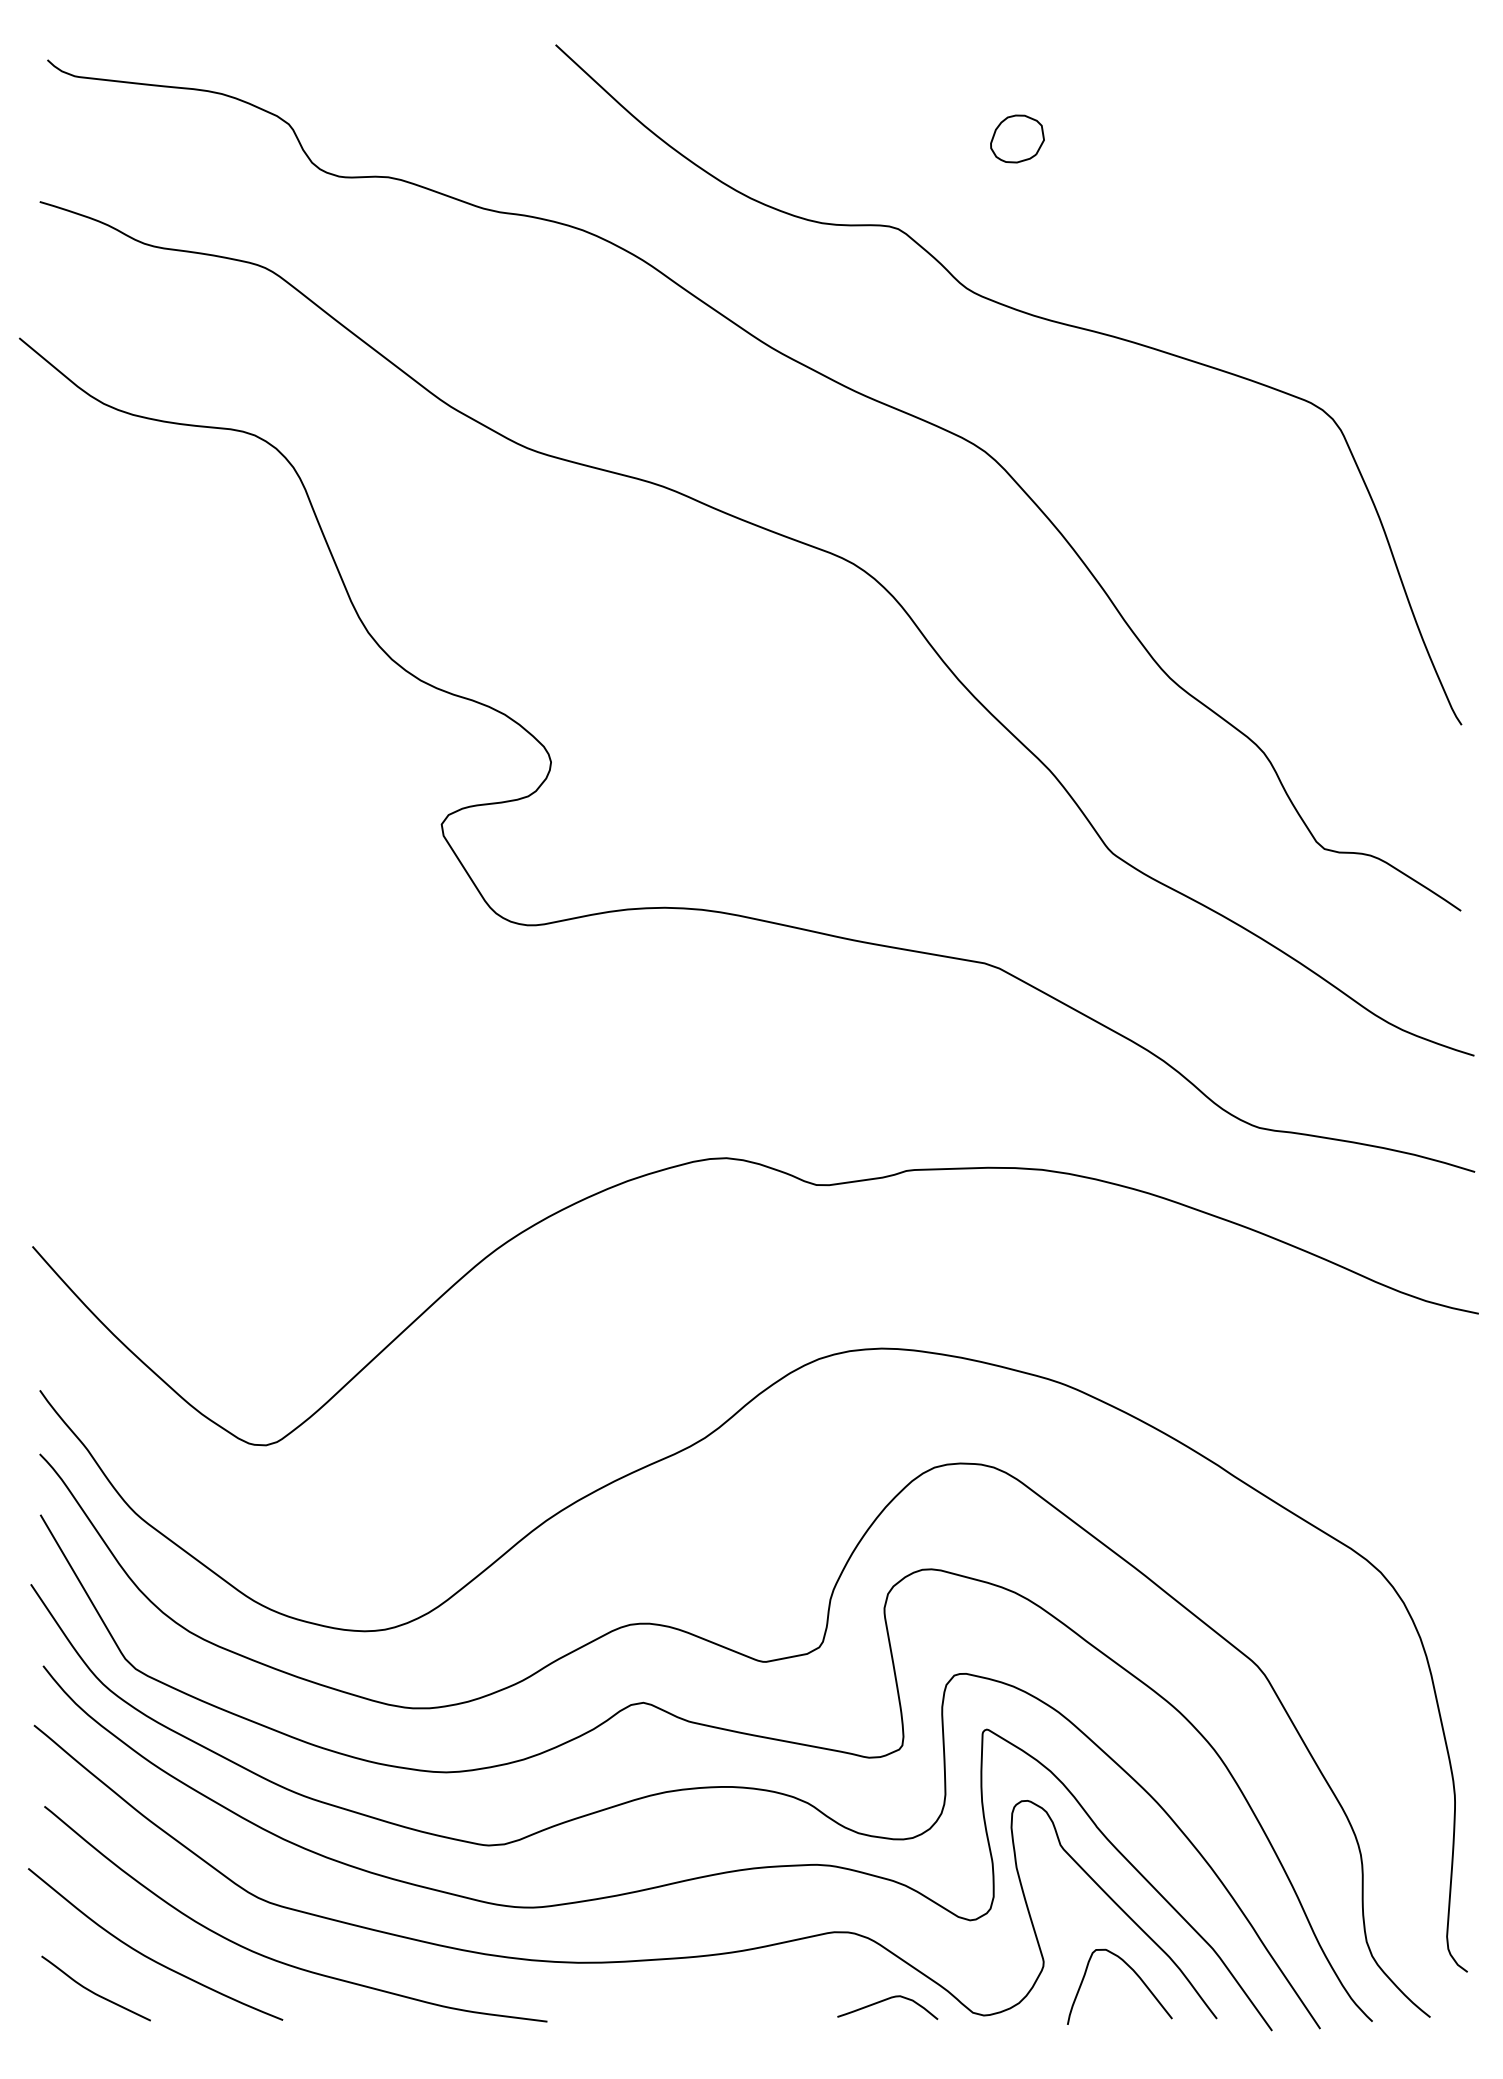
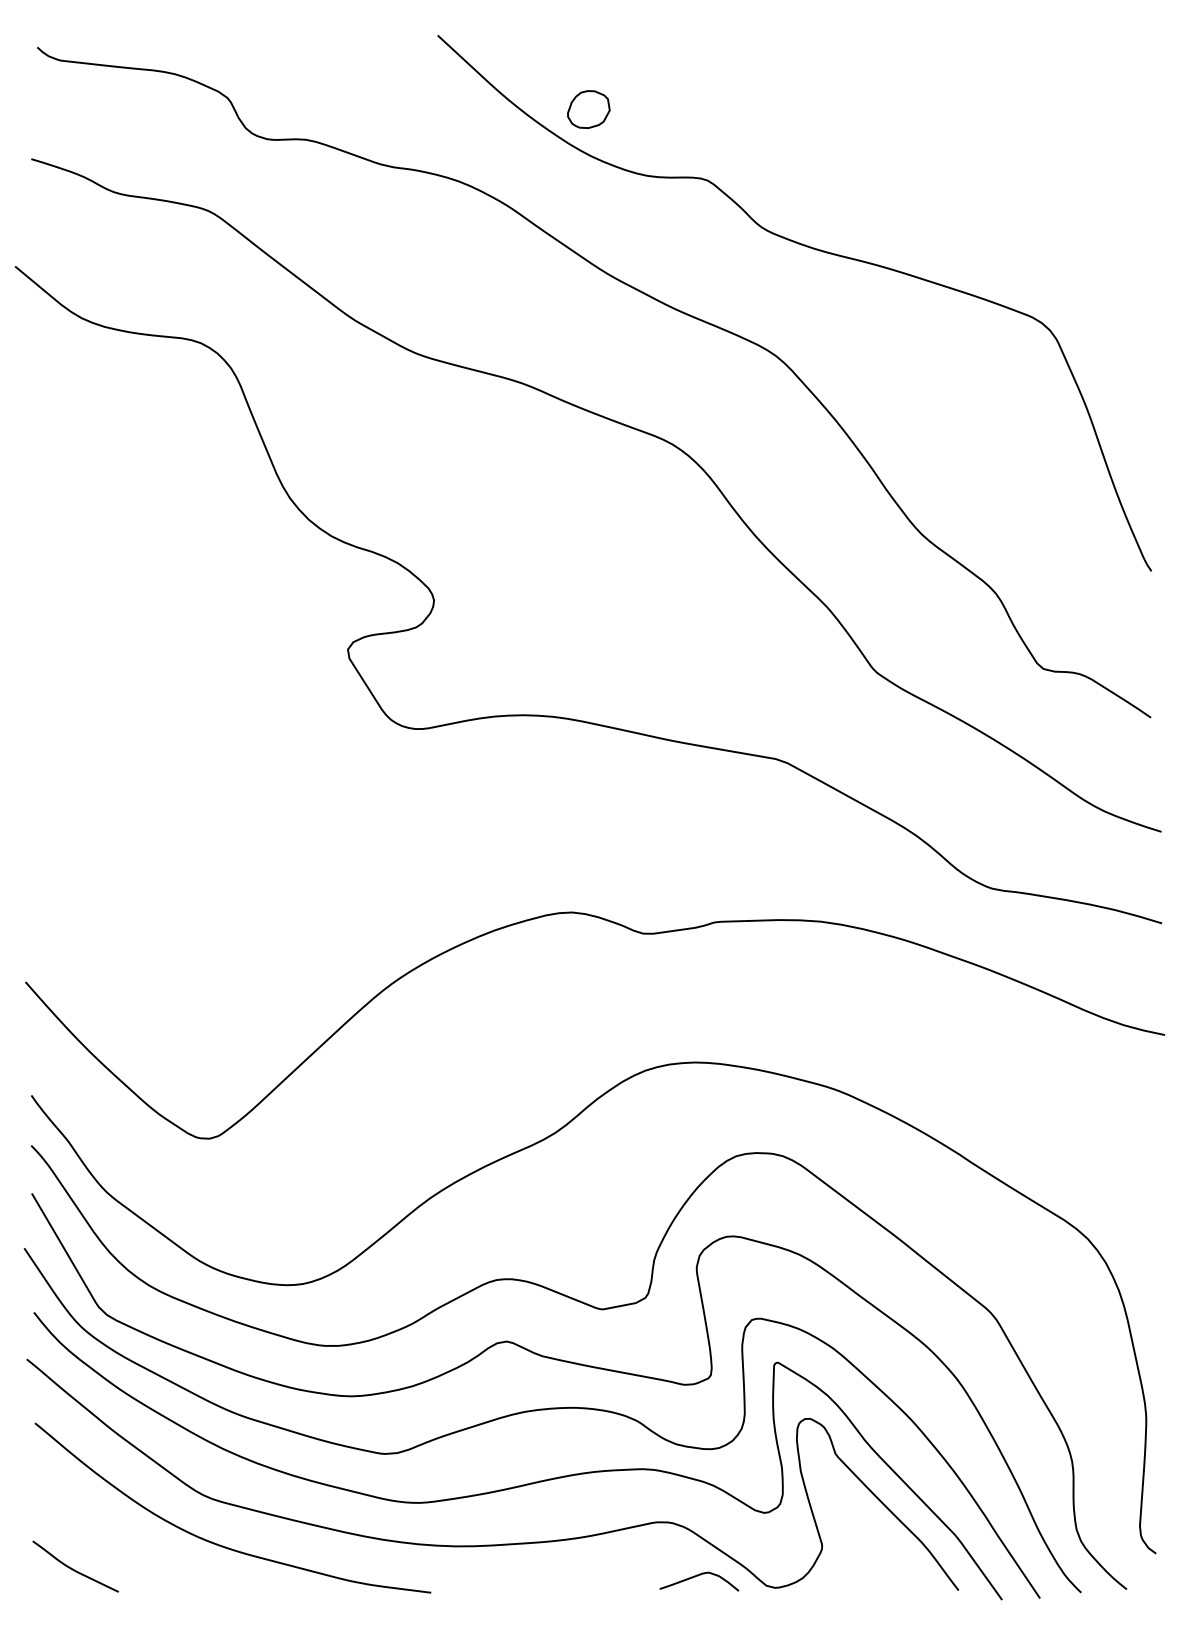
part: (1017, 138) -> (588, 109), moved
curve: (148, 1956) -> (116, 1541), removed
curve: (1134, 1973) -> (893, 1554), removed

